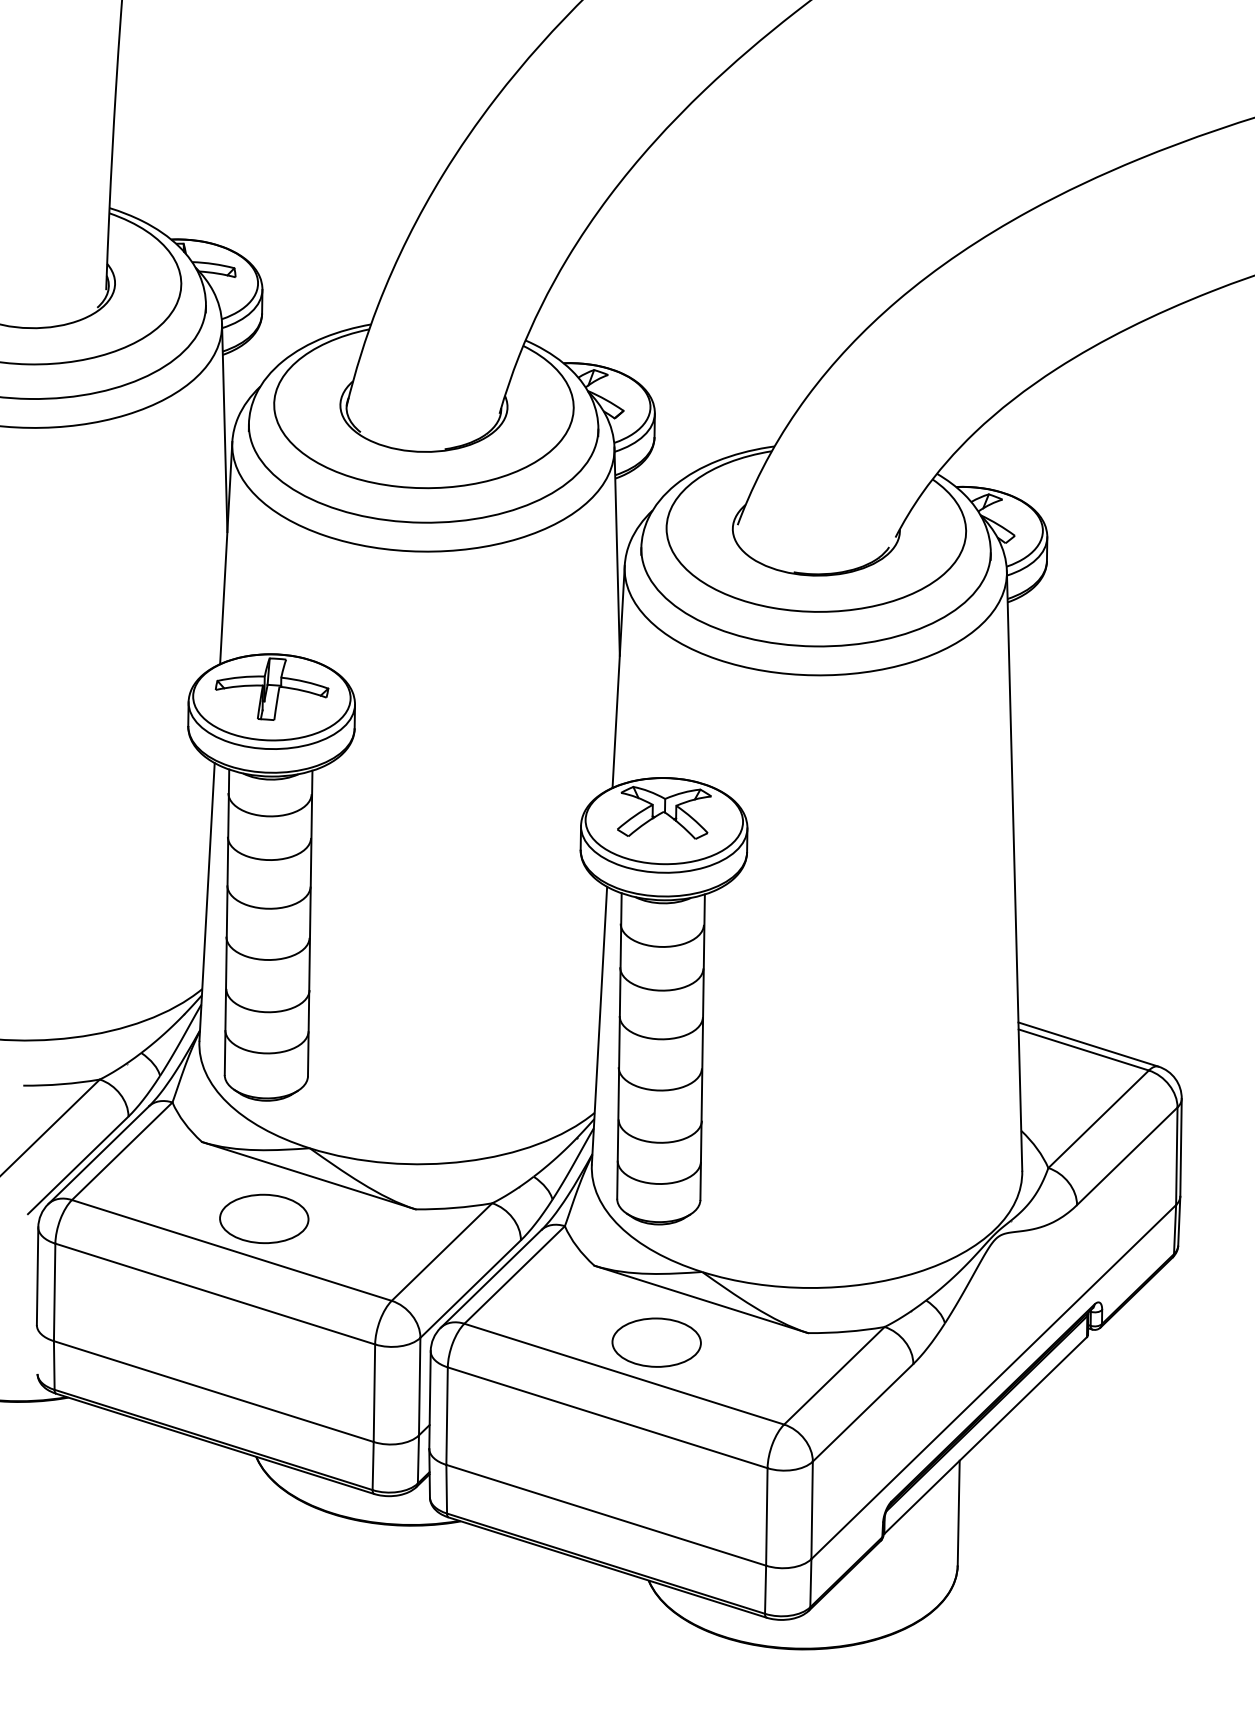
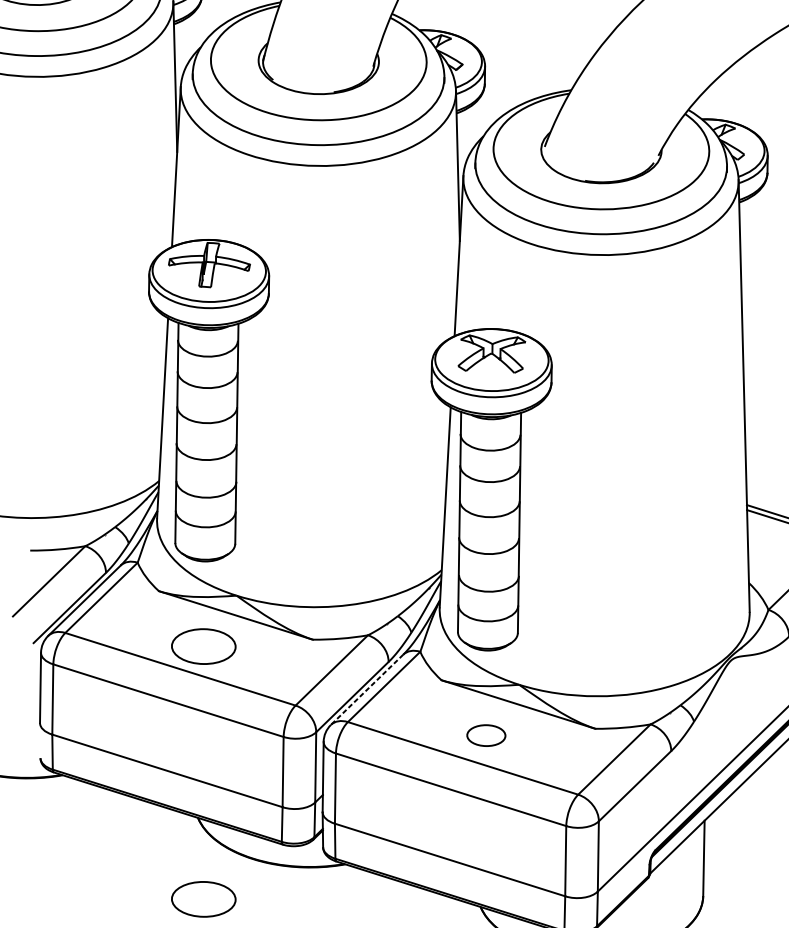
line: (490, 1279) -> (366, 690), solid -> dashed
part: (656, 1342) -> (486, 735), size x0.6
part: (264, 1569) -> (203, 899), added

